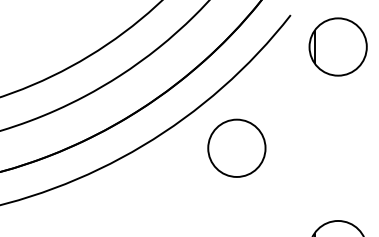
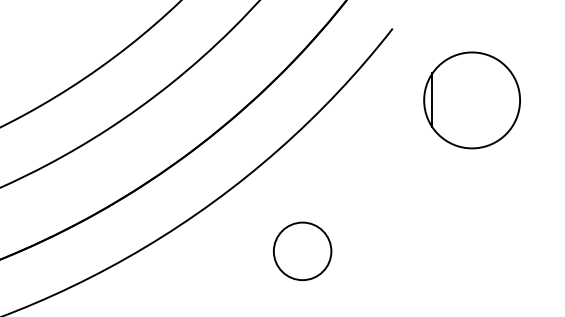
part: (337, 46) -> (470, 99), moved
circle: (236, 147) -> (301, 250), size x0.6

